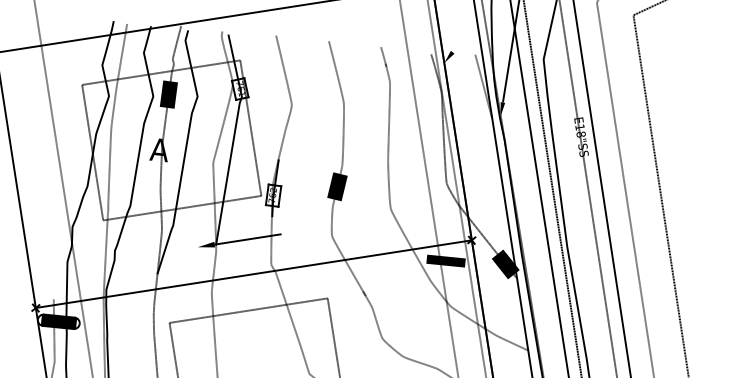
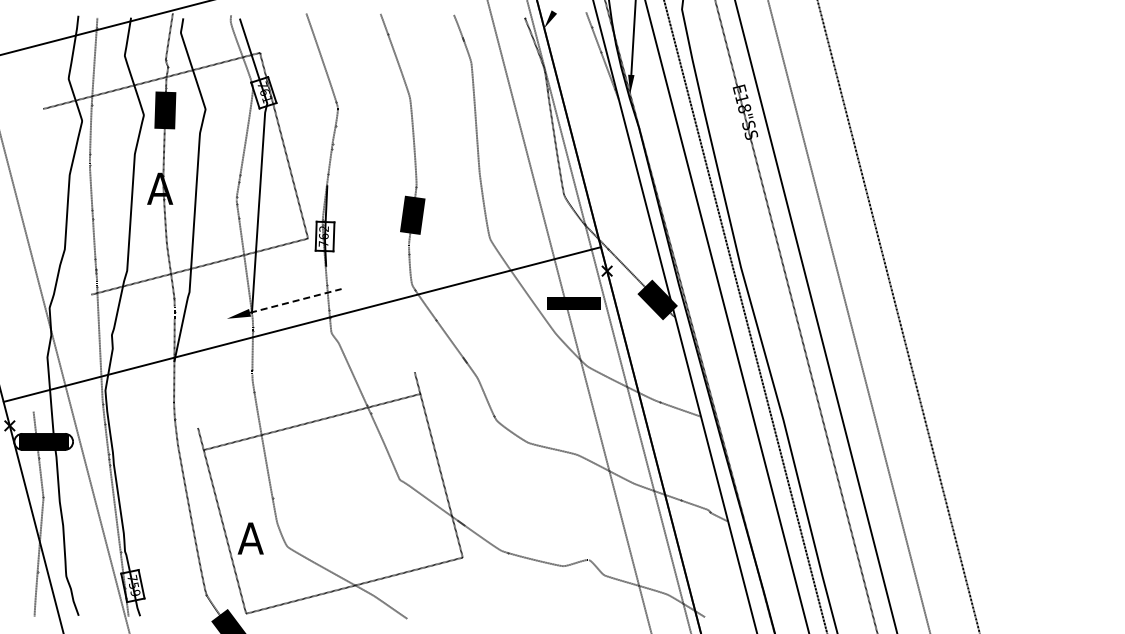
line: (92, 152) -> (67, 201), removed
line: (248, 239) -> (296, 300), solid -> dashed
line: (253, 274) -> (302, 324), moved
line: (248, 310) -> (312, 421), moved

